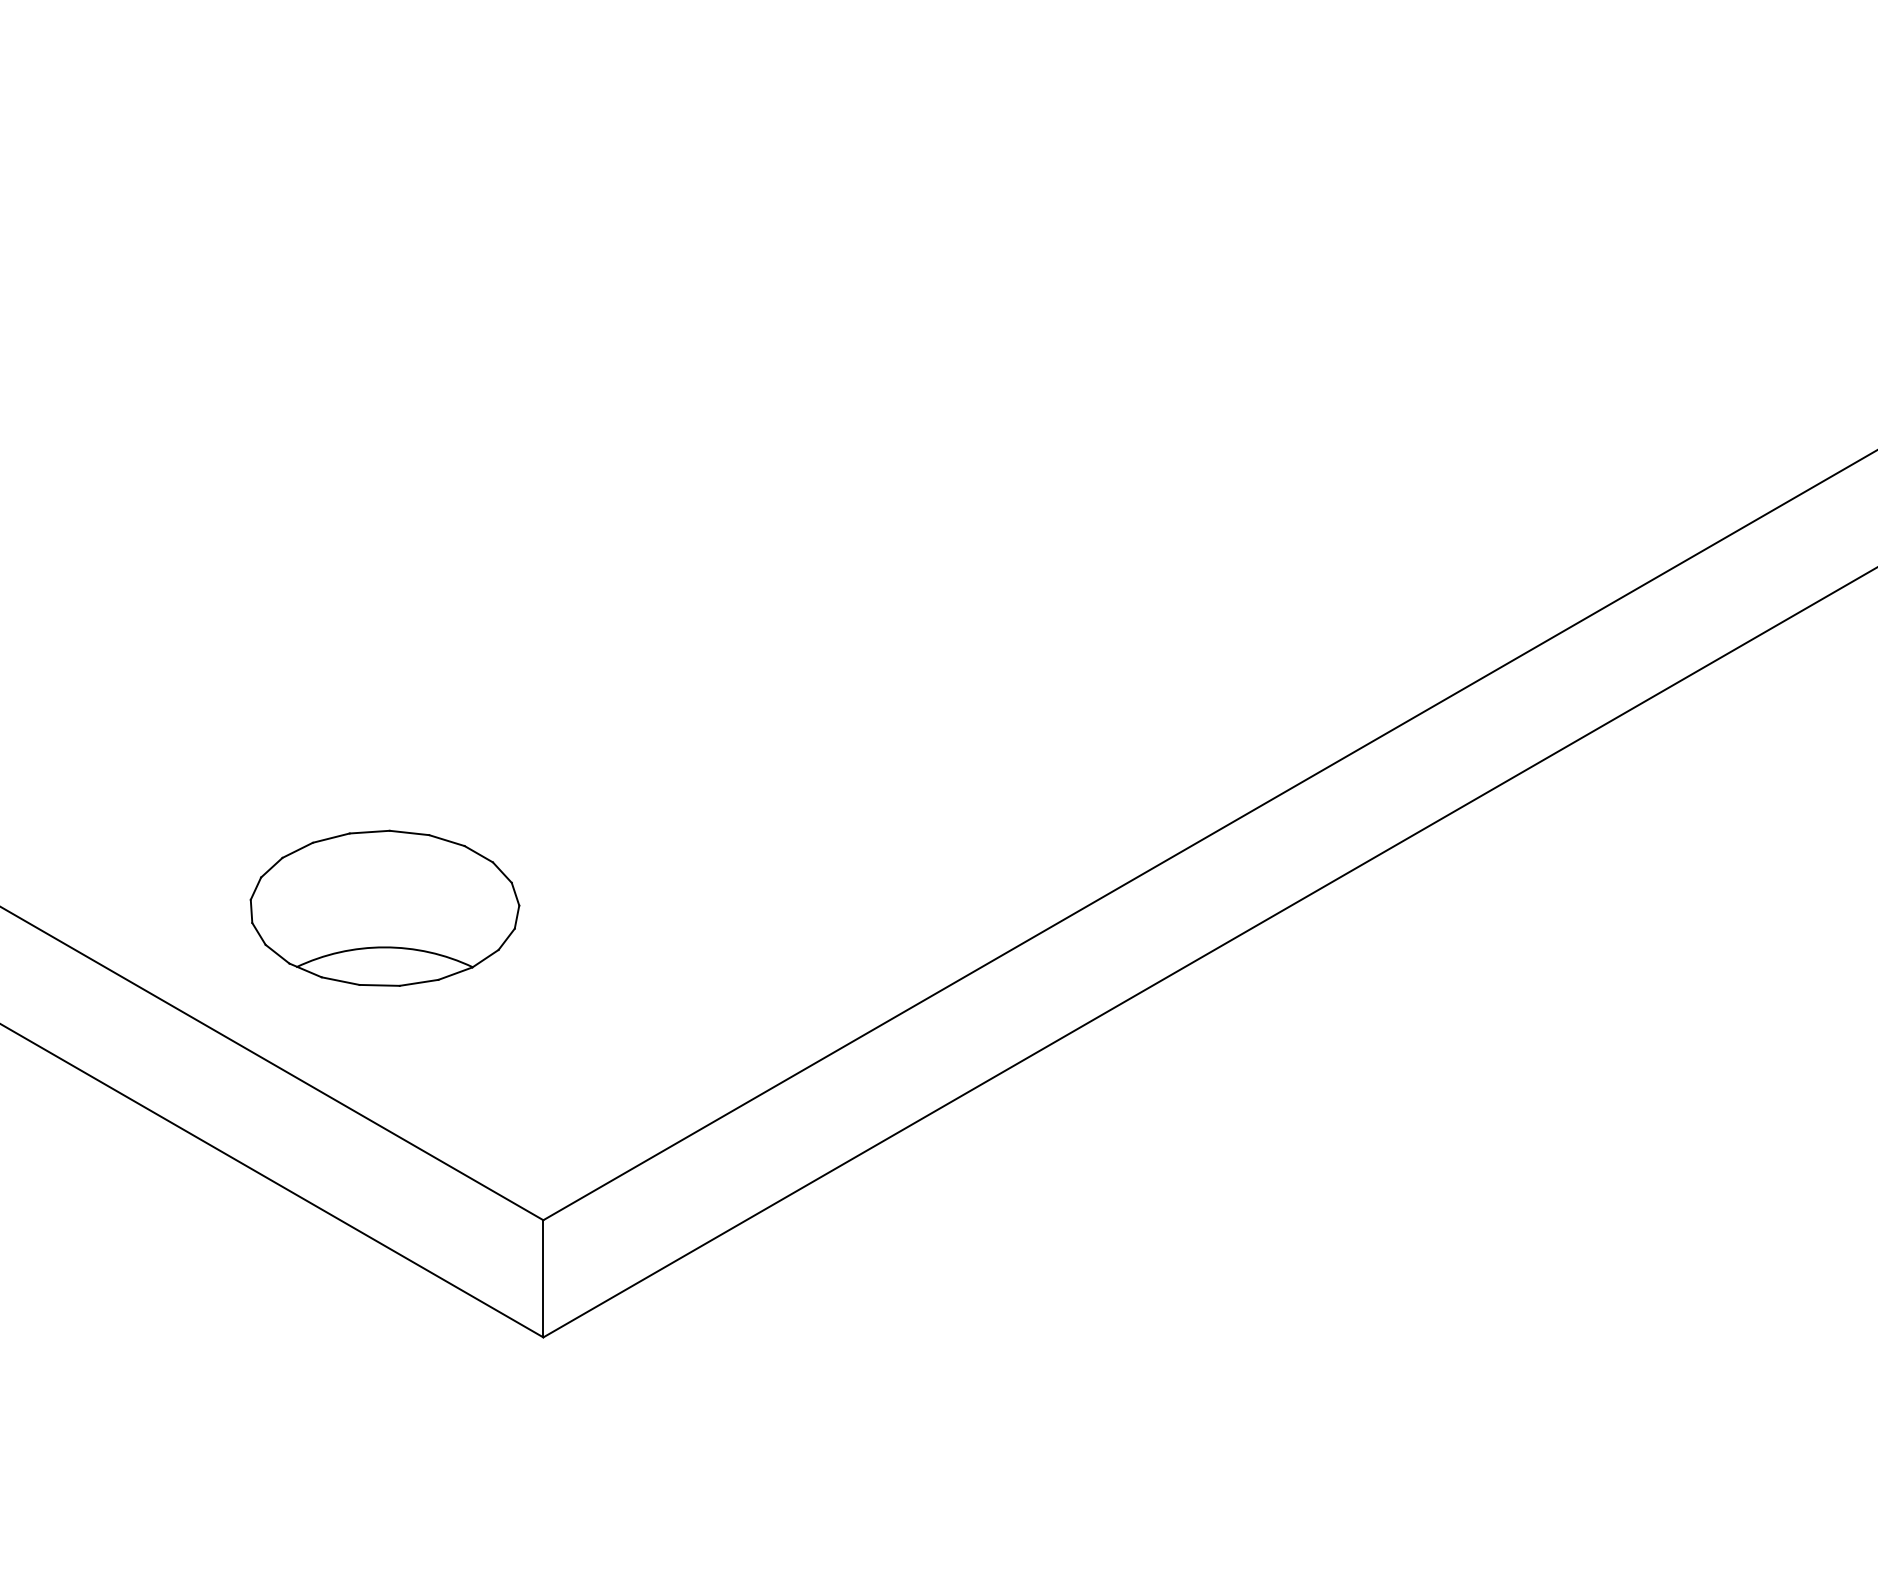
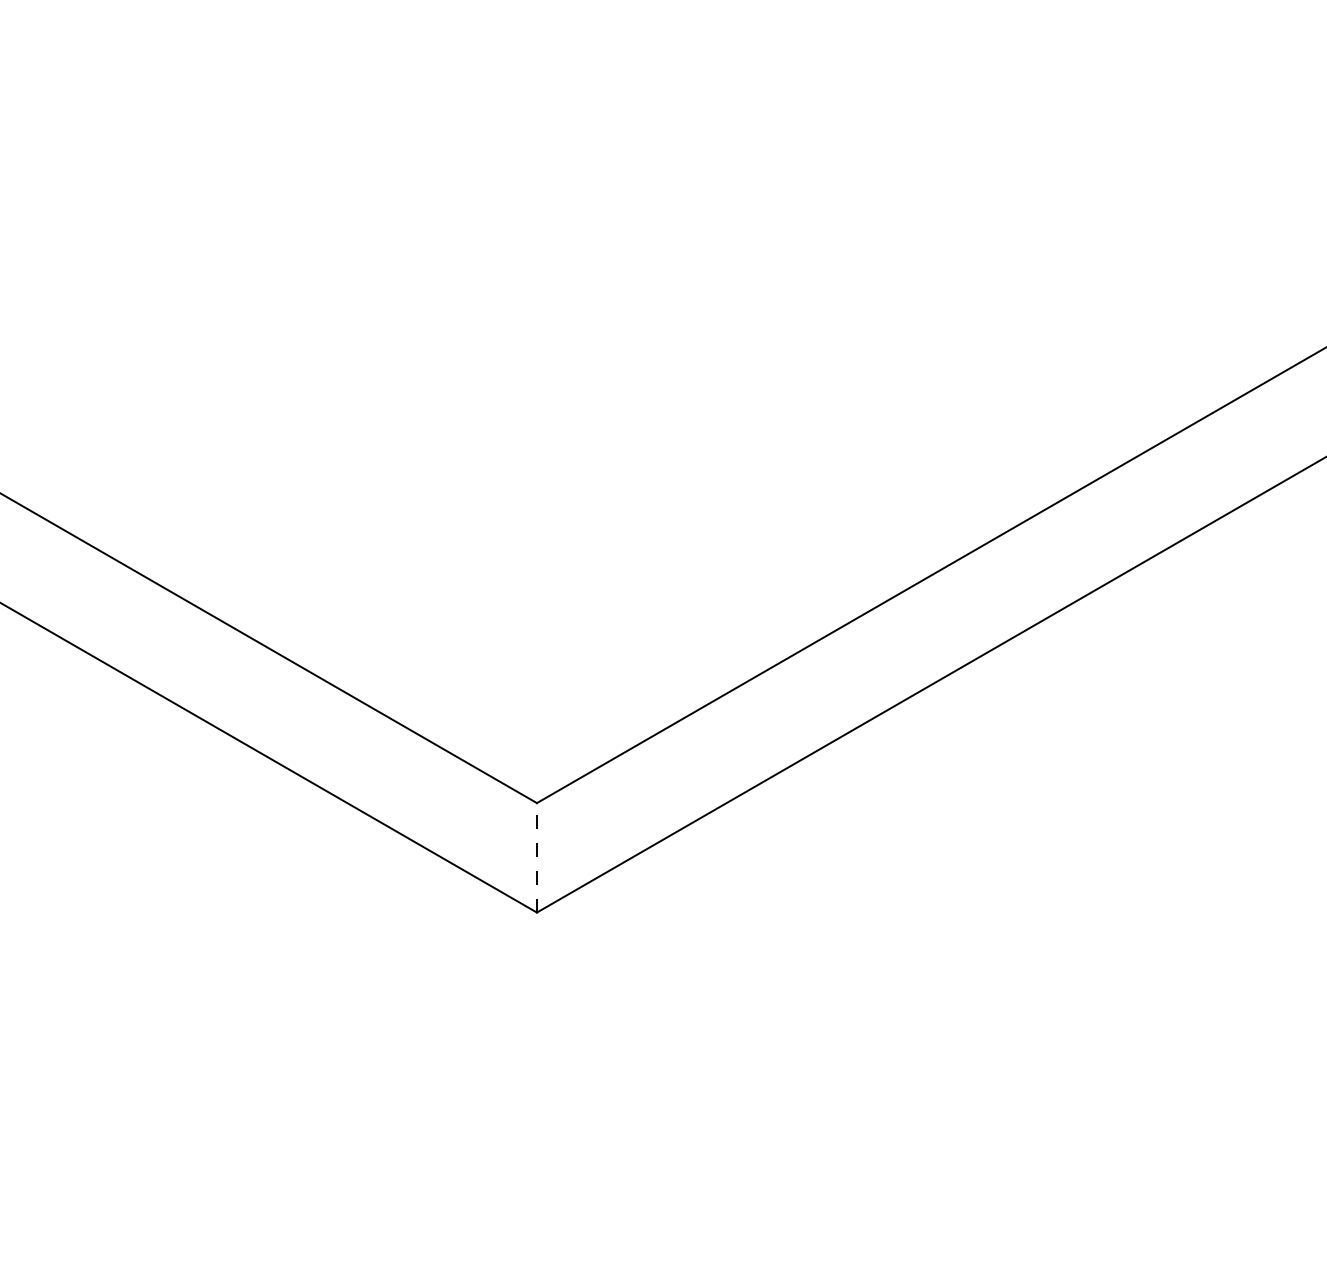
part: (384, 907) -> (388, 510), removed
line: (543, 1278) -> (537, 857), solid -> dashed

